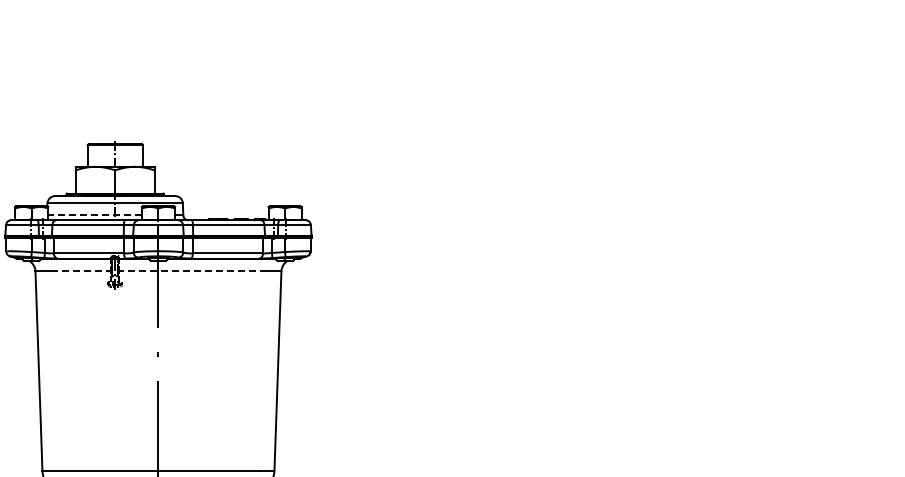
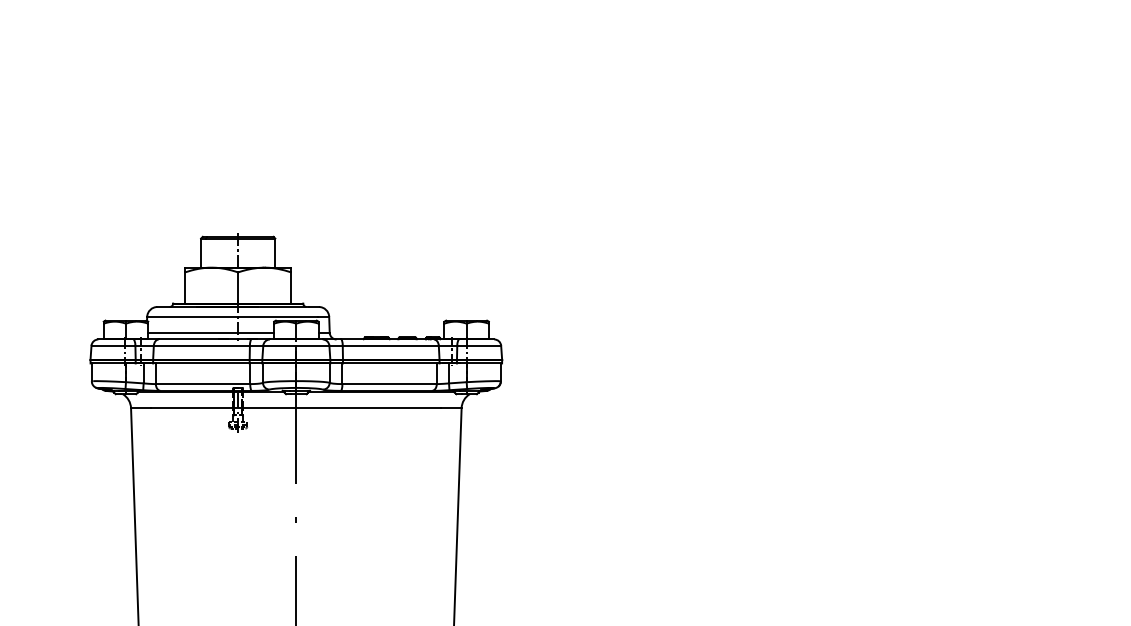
line: (95, 215) -> (211, 333), dashed -> solid
line: (158, 271) -> (296, 408), dashed -> solid

